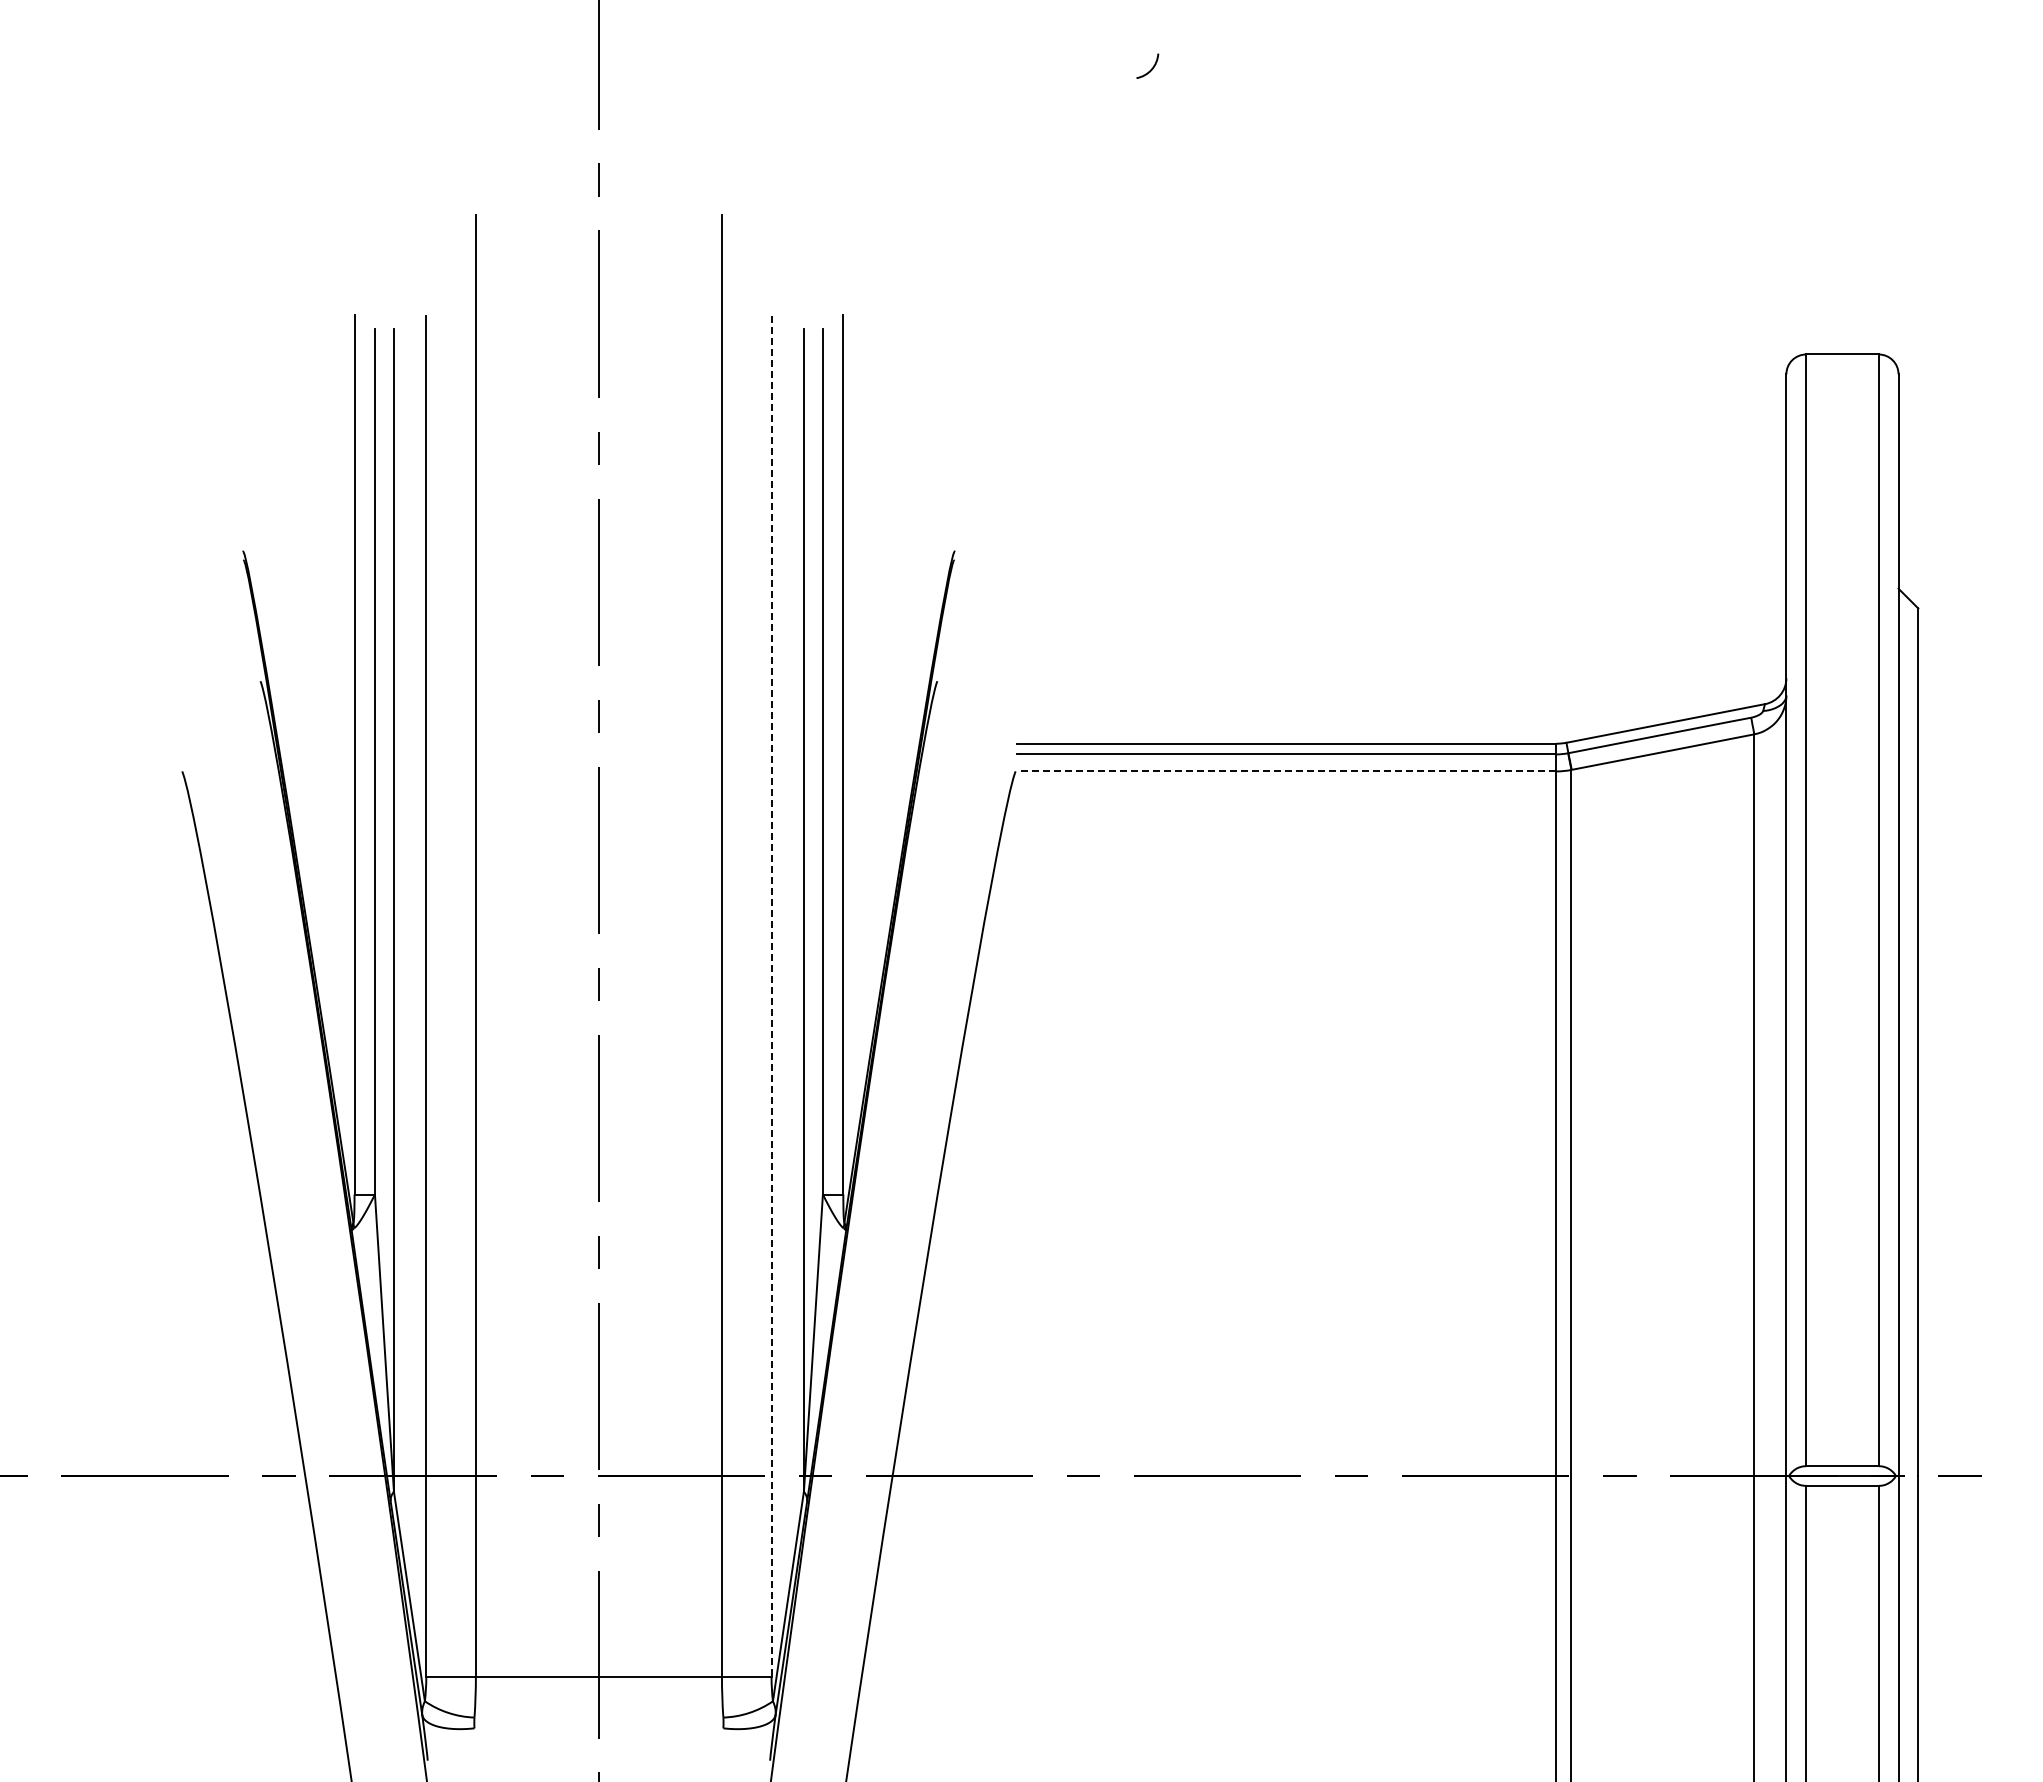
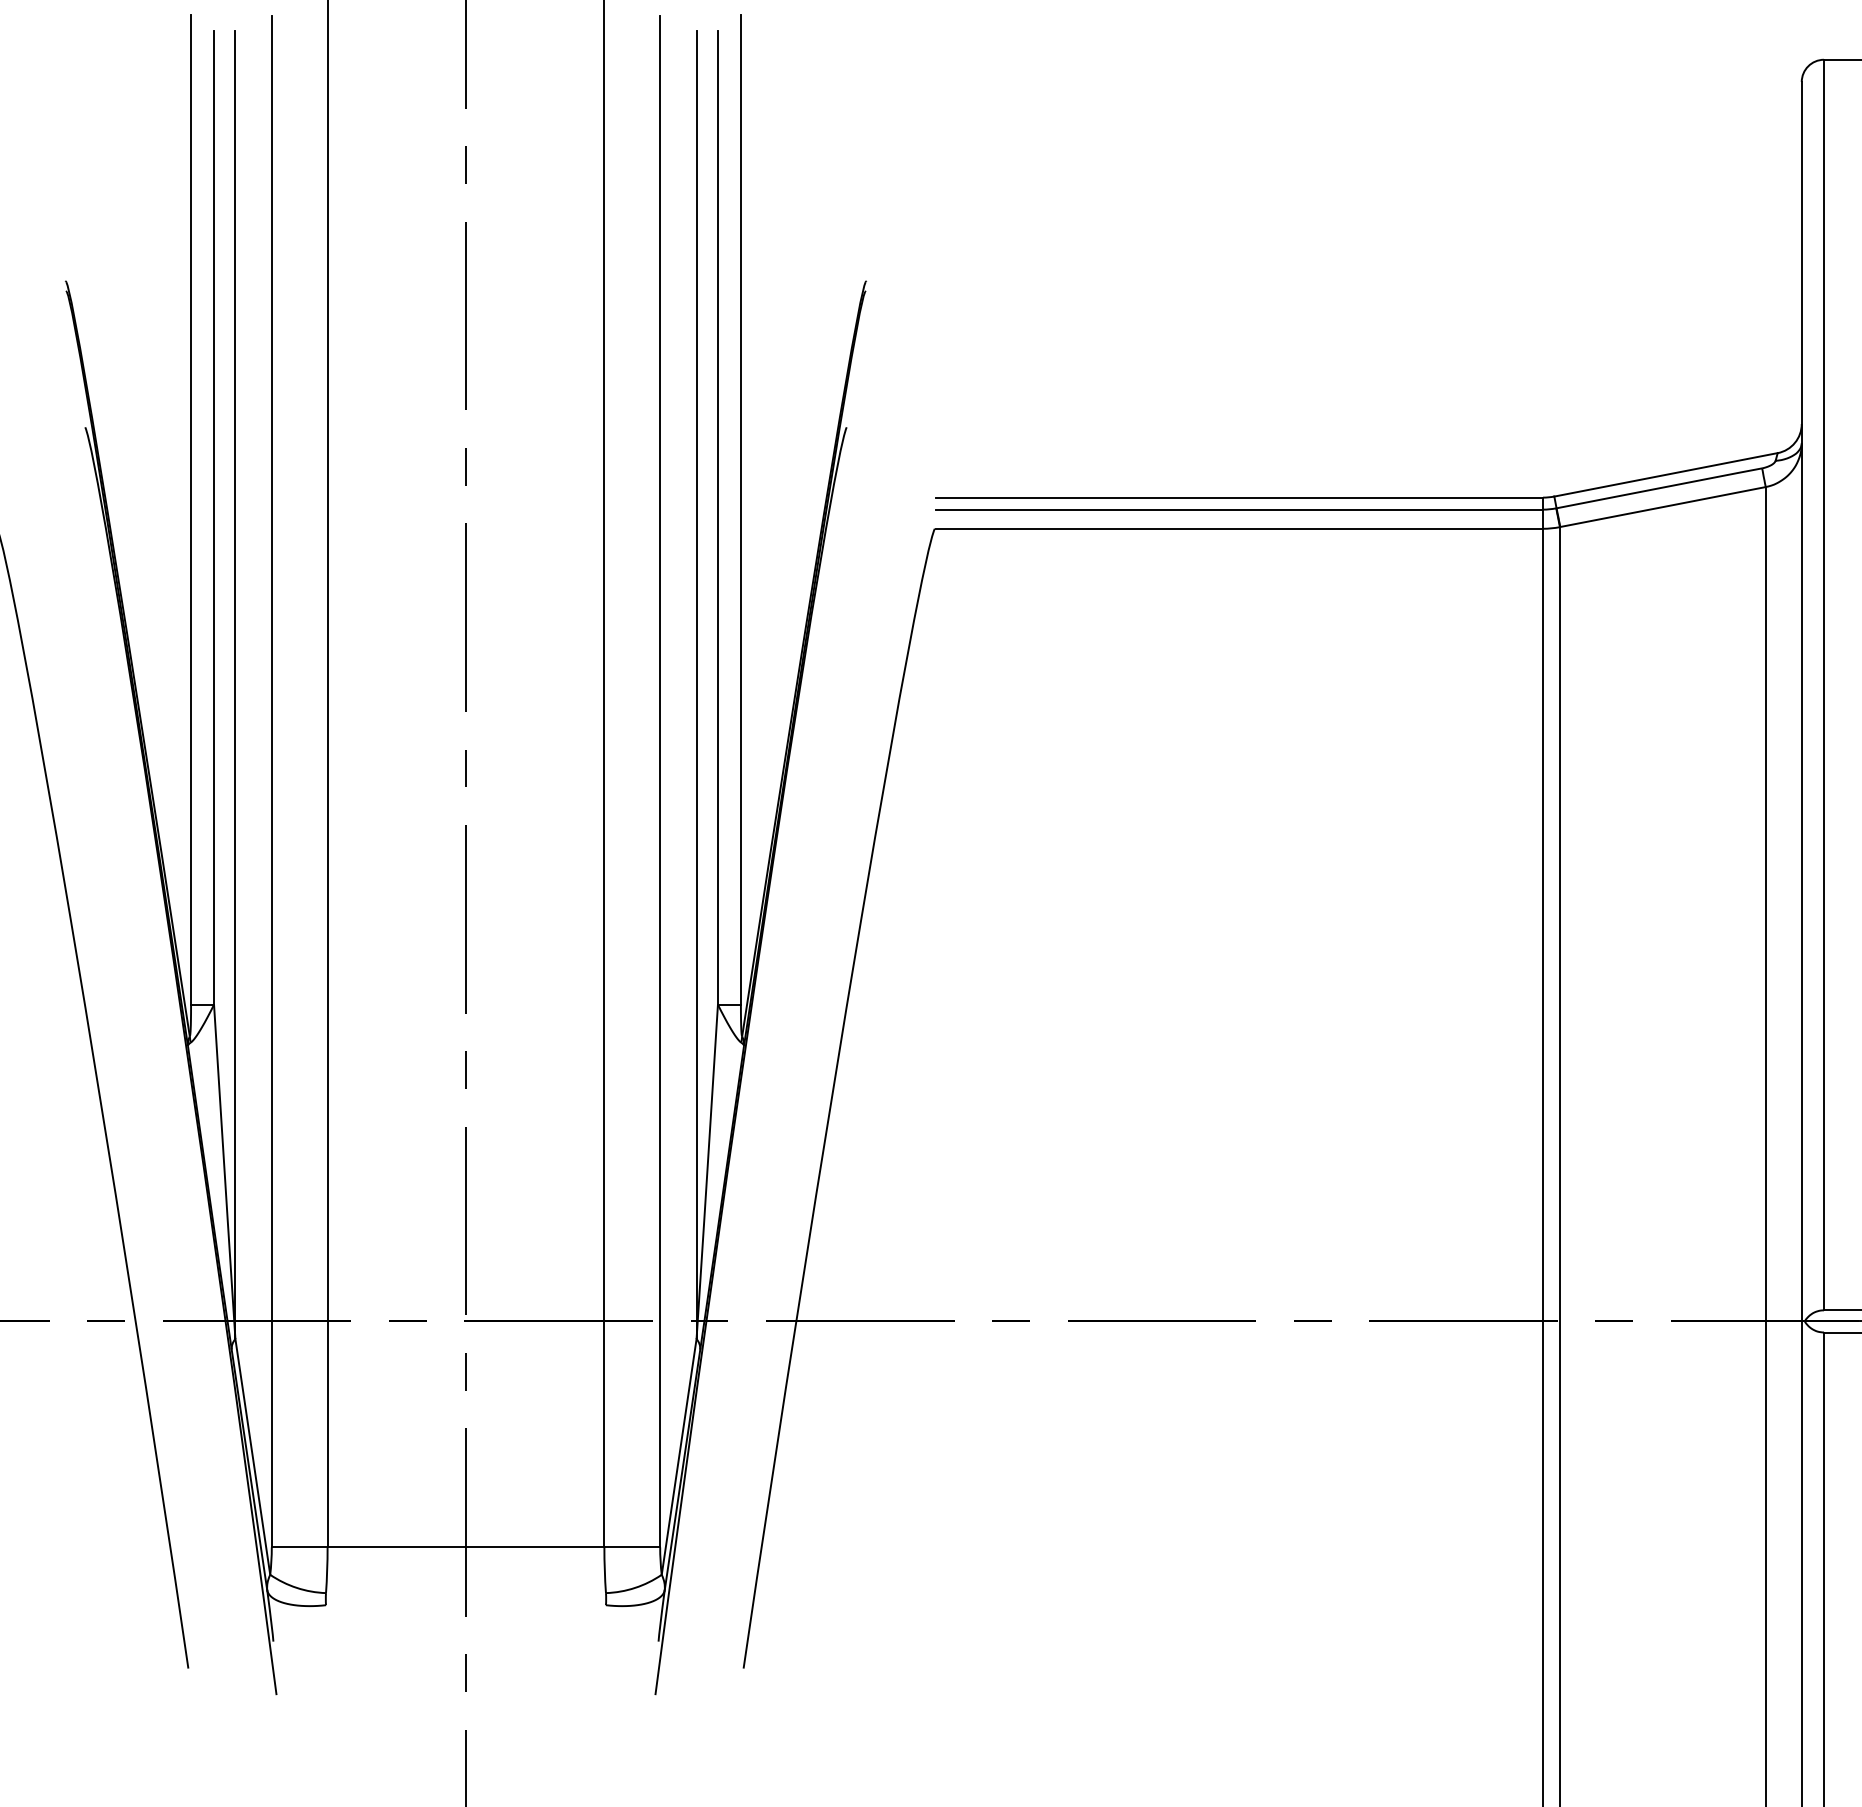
line: (1286, 771) -> (1239, 528), dashed -> solid
line: (771, 996) -> (660, 781), dashed -> solid

